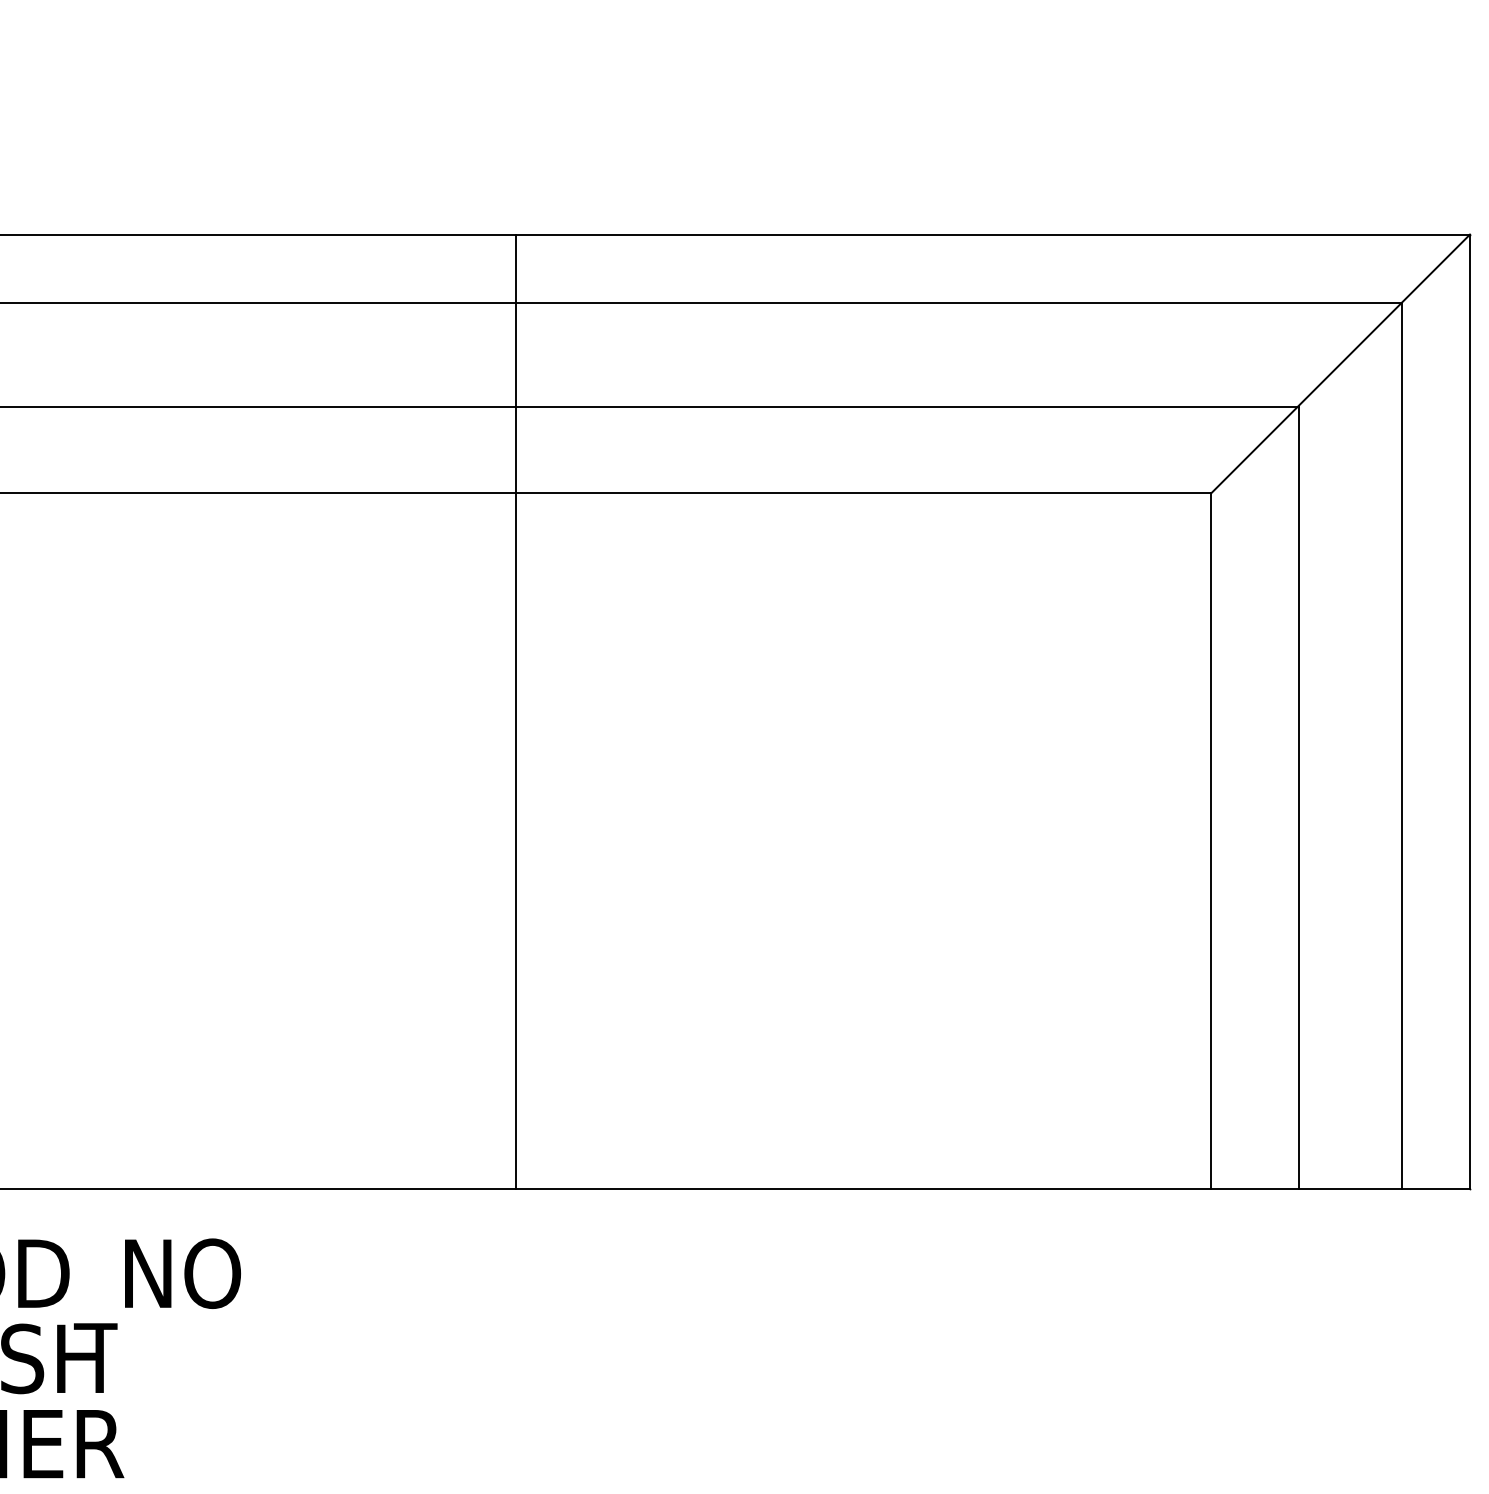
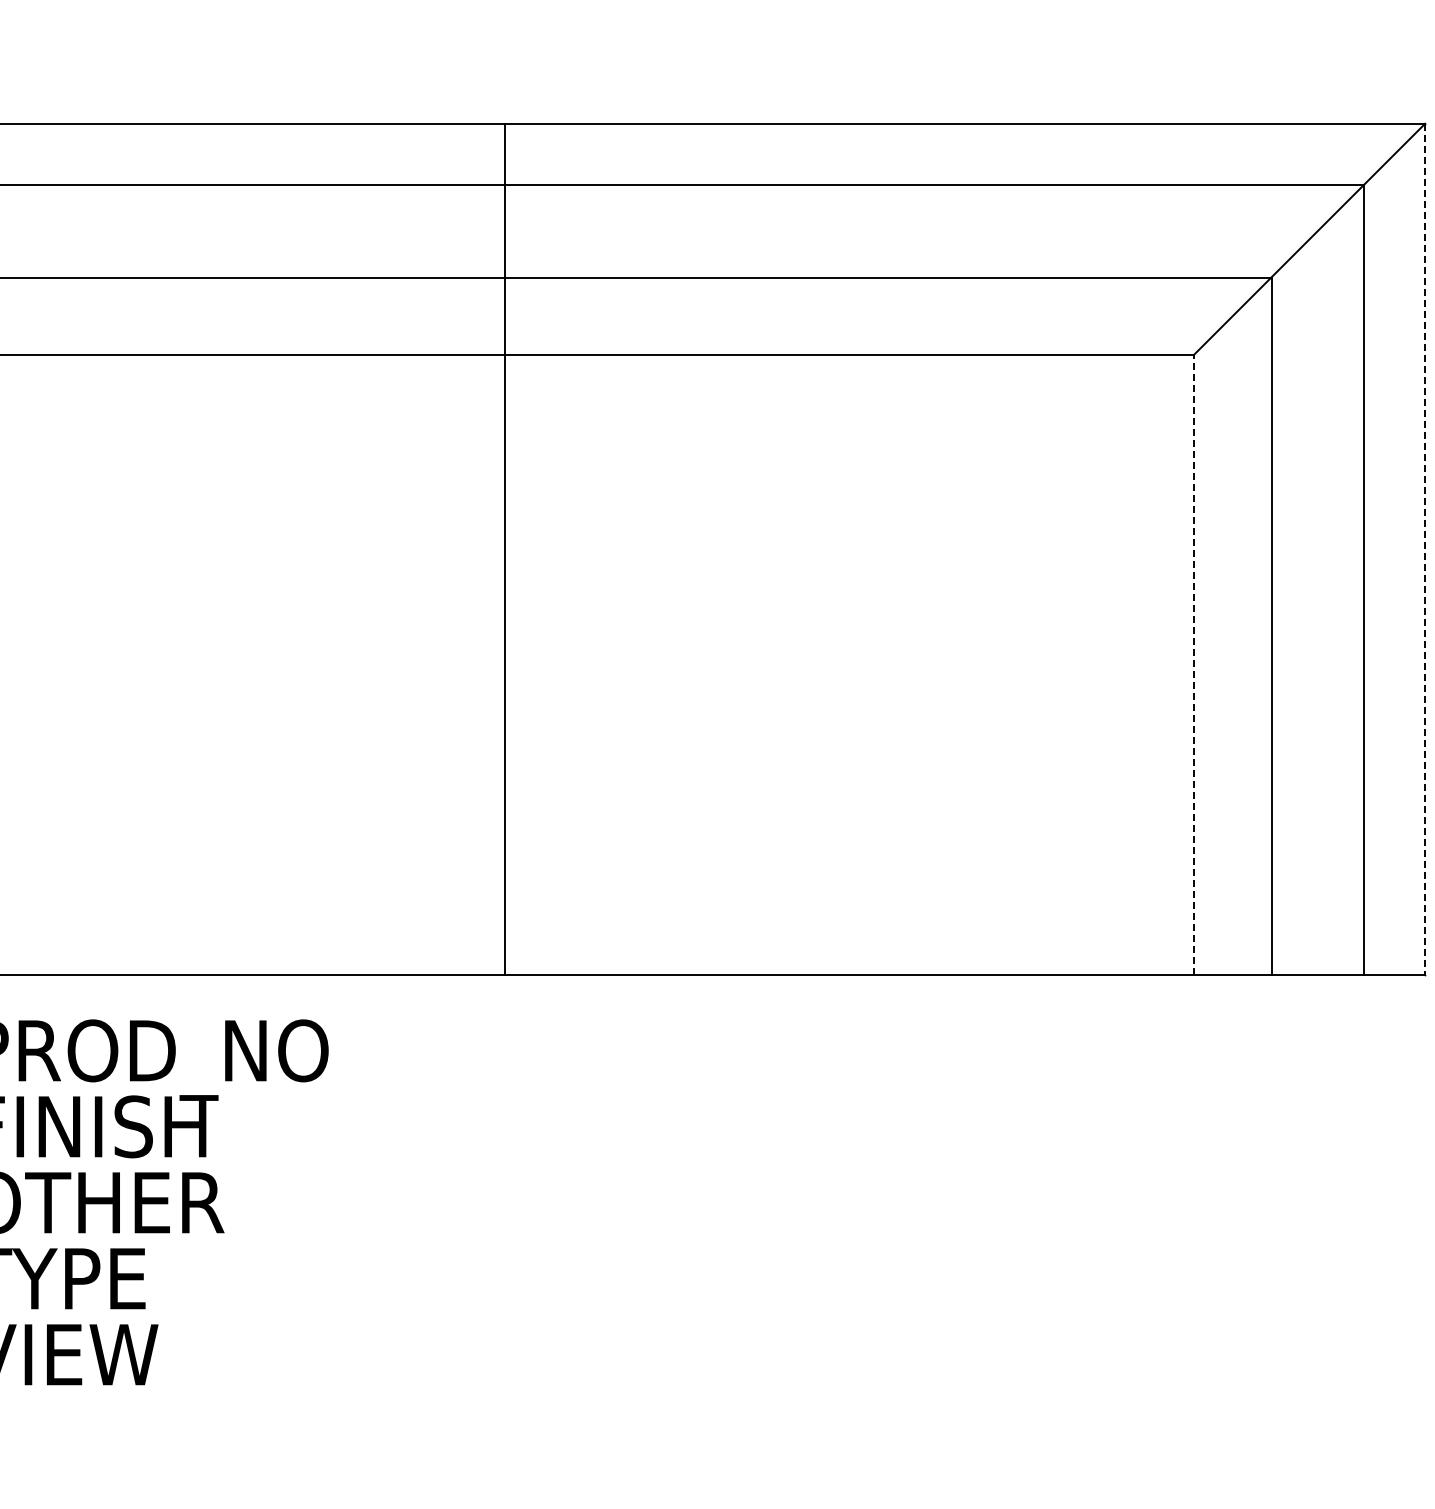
line: (516, 710) -> (505, 548), moved
line: (1470, 711) -> (1425, 549), solid -> dashed
line: (1211, 840) -> (1194, 664), solid -> dashed

